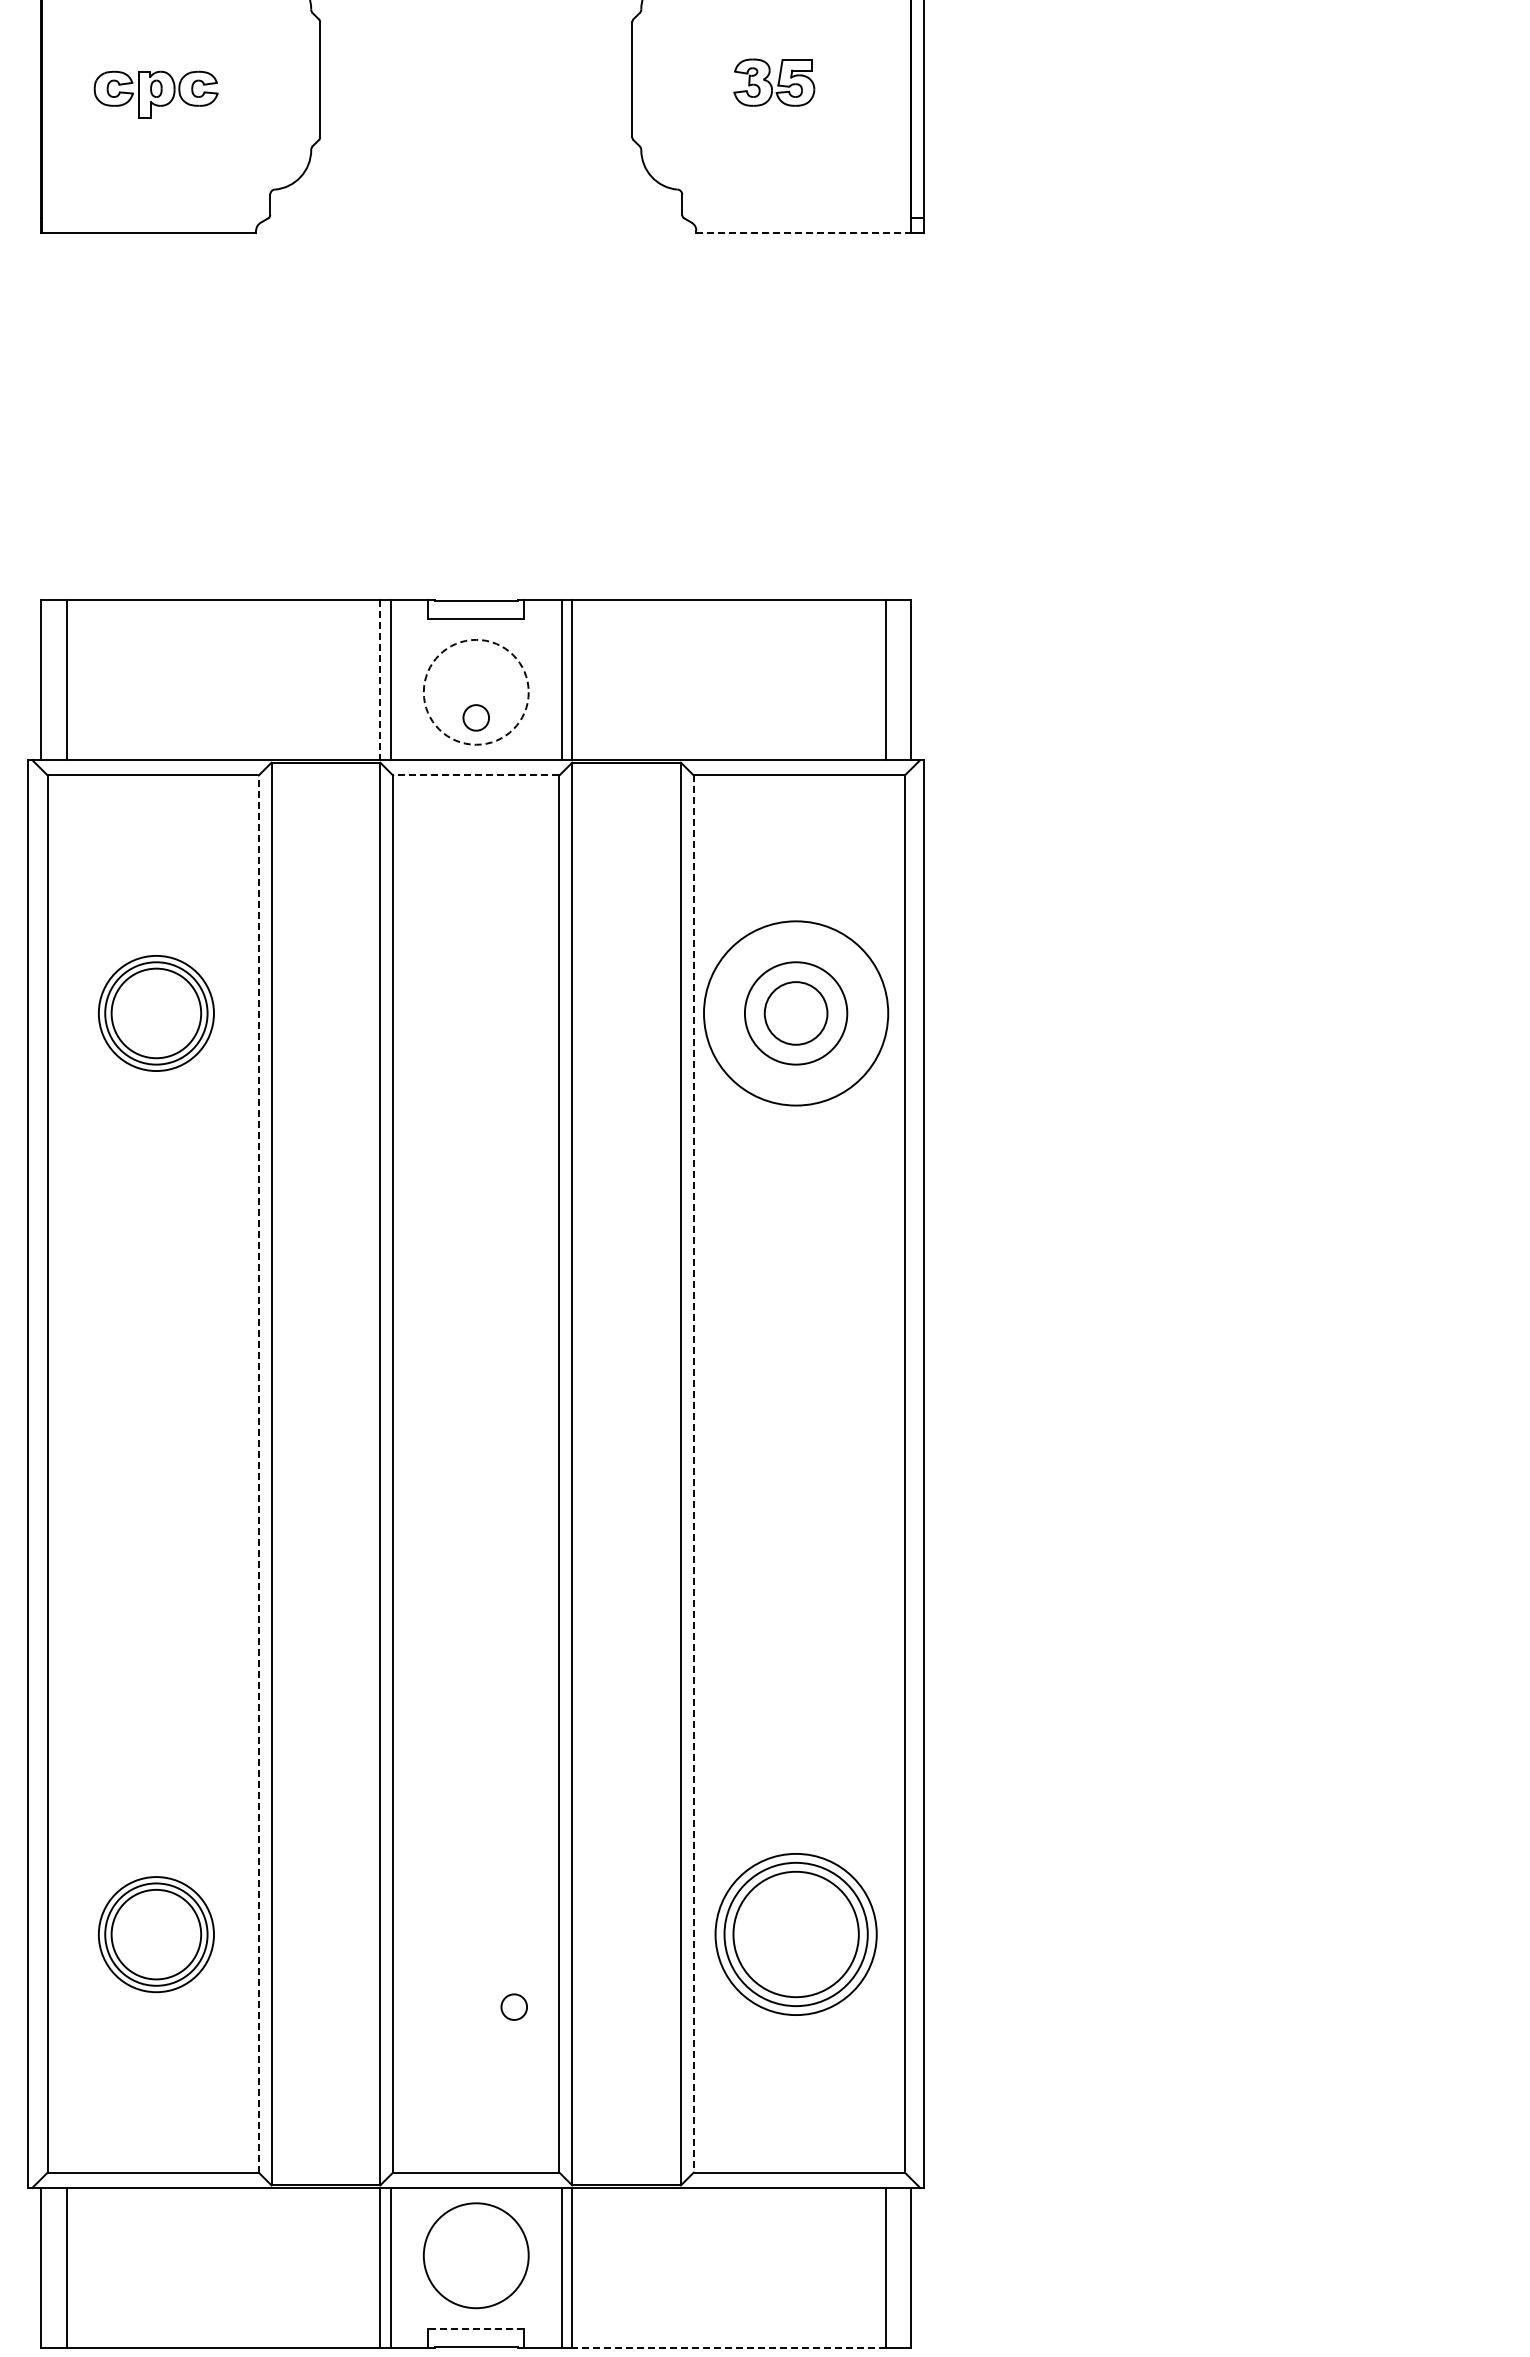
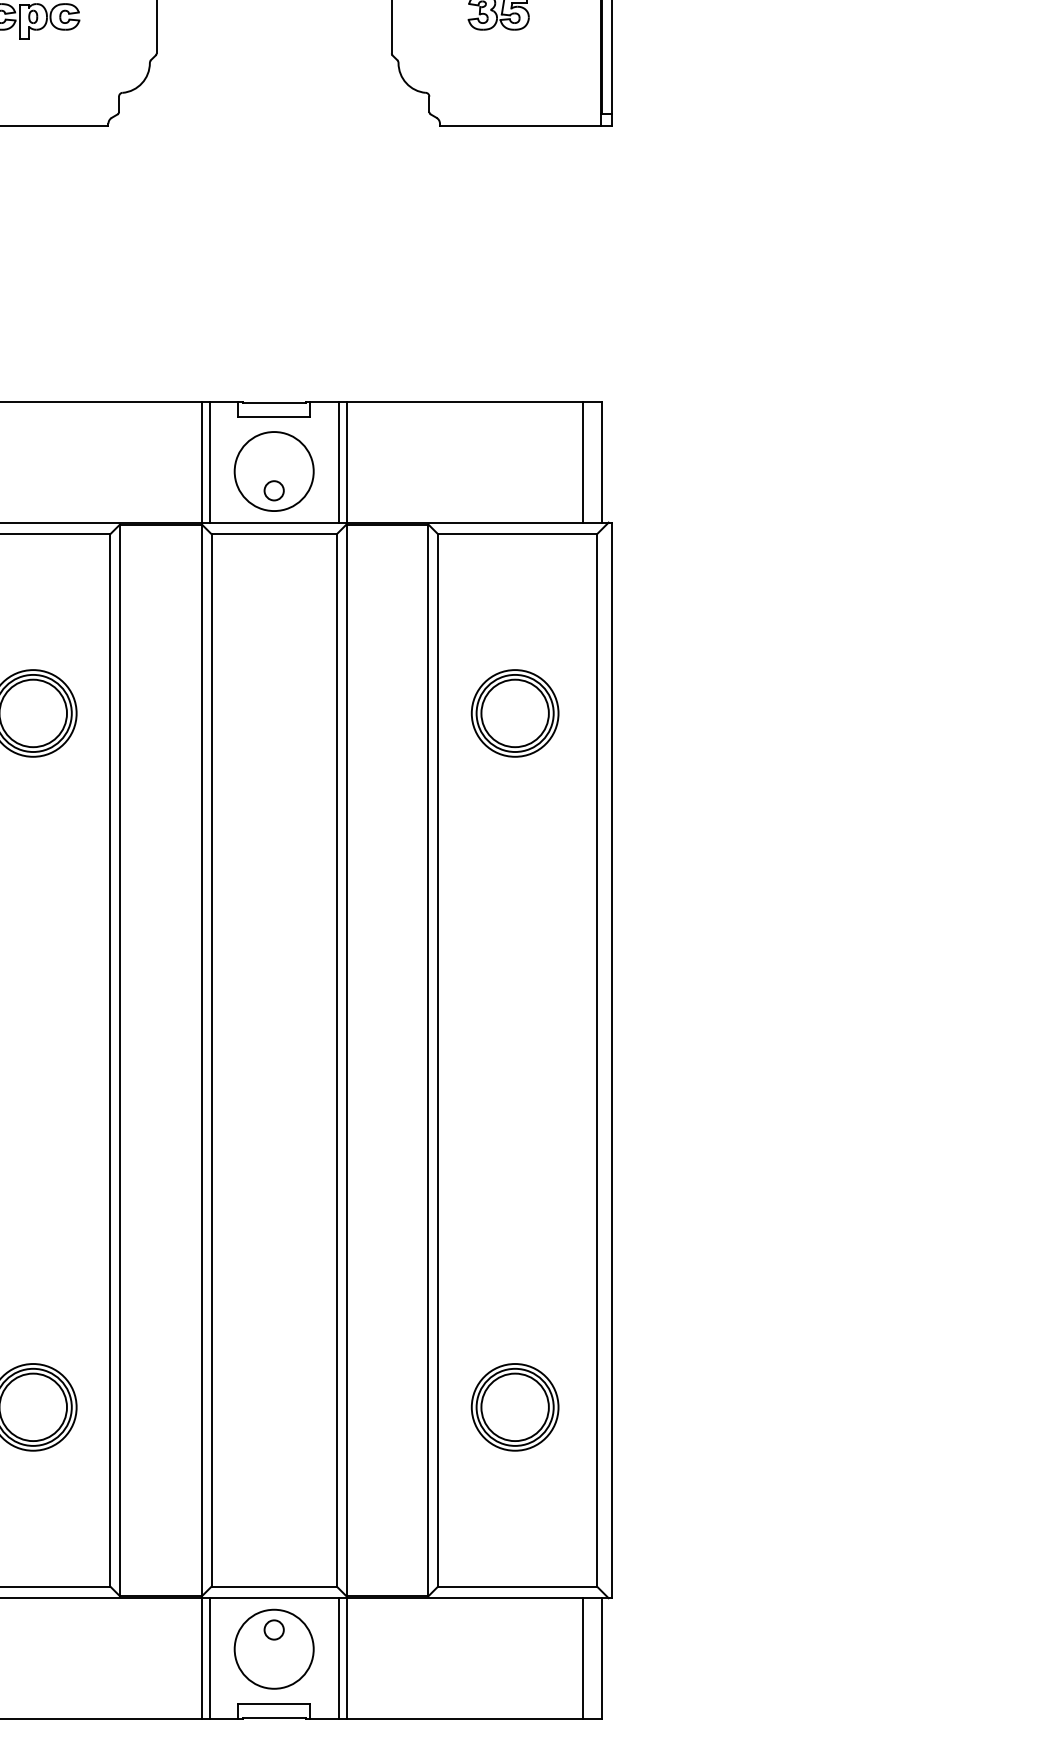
line: (803, 233) -> (520, 125), dashed -> solid
line: (380, 680) -> (202, 462), dashed -> solid
circle: (475, 691) -> (273, 470), dashed -> solid
line: (475, 775) -> (273, 534), dashed -> solid
circle: (795, 1013) -> (514, 713), size x0.62
circle: (795, 1013) -> (514, 713), size x1.43
line: (258, 1474) -> (110, 1060), dashed -> solid
line: (693, 1474) -> (437, 1060), dashed -> solid
part: (795, 1934) -> (514, 1407), size x0.71
circle: (513, 2006) -> (273, 1629), moved
line: (476, 2328) -> (274, 1704), dashed -> solid
line: (728, 2347) -> (464, 1718), dashed -> solid

